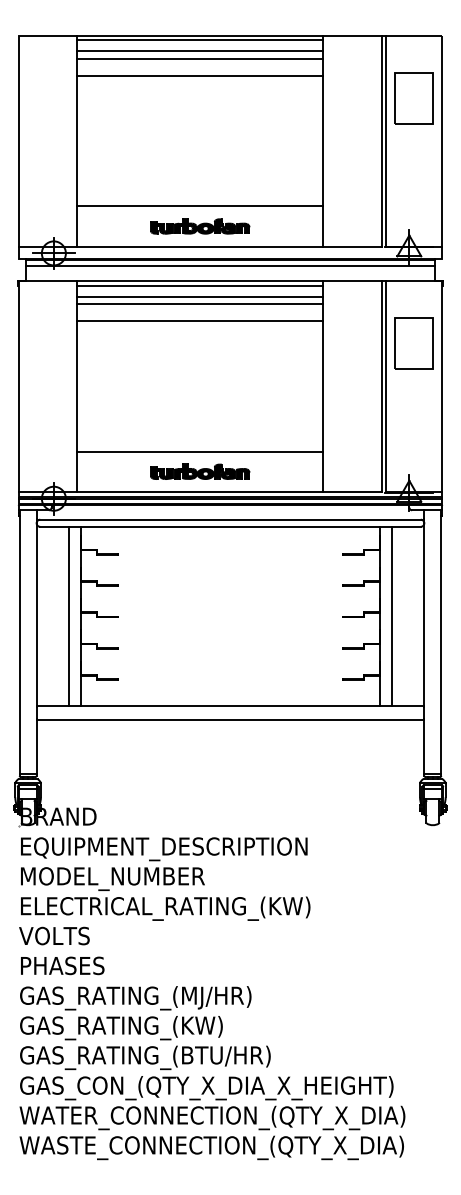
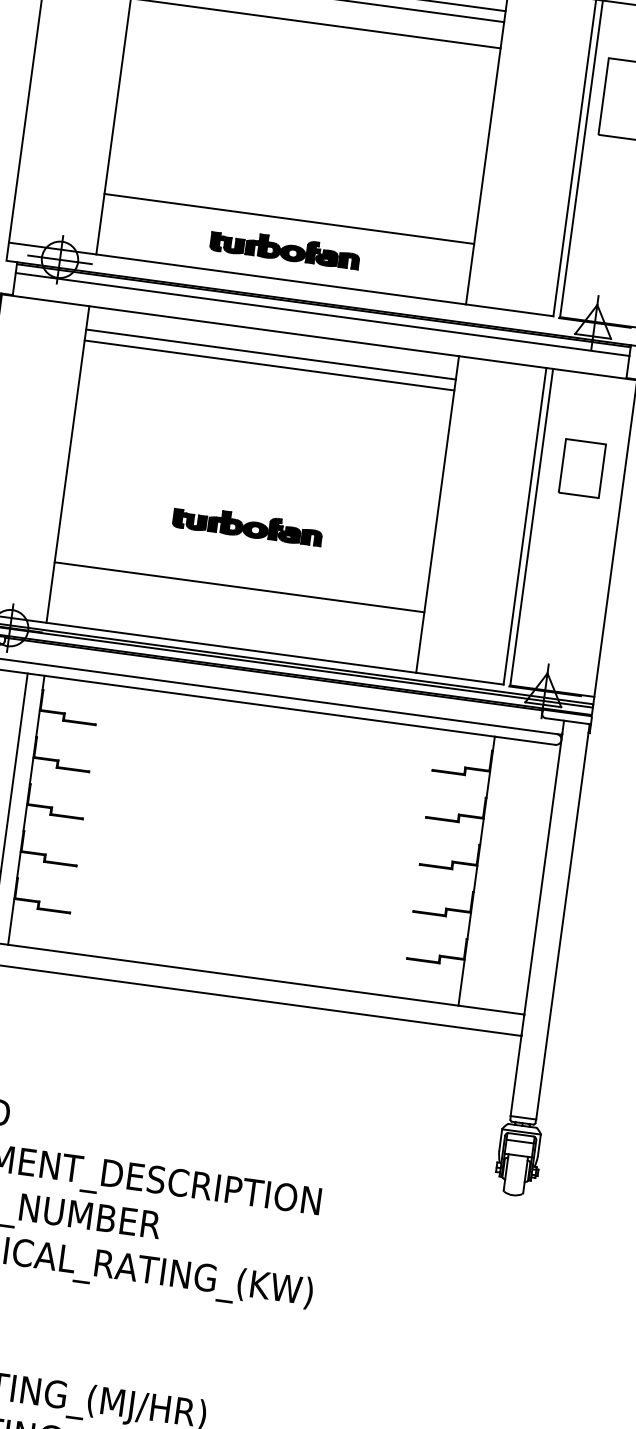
line: (200, 285) -> (273, 337), removed
line: (200, 321) -> (266, 391), removed
part: (413, 343) -> (581, 468), size x0.7
part: (200, 471) -> (248, 525), moved
line: (391, 616) -> (493, 873), removed

